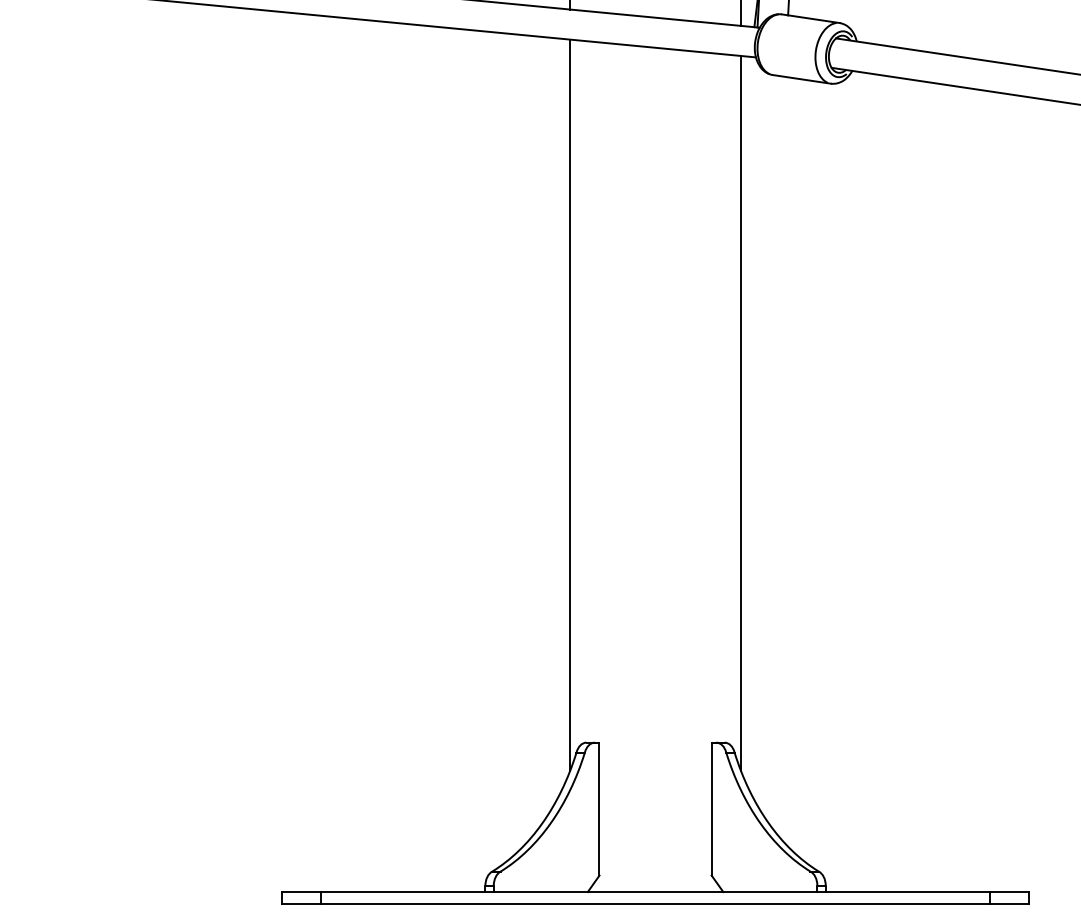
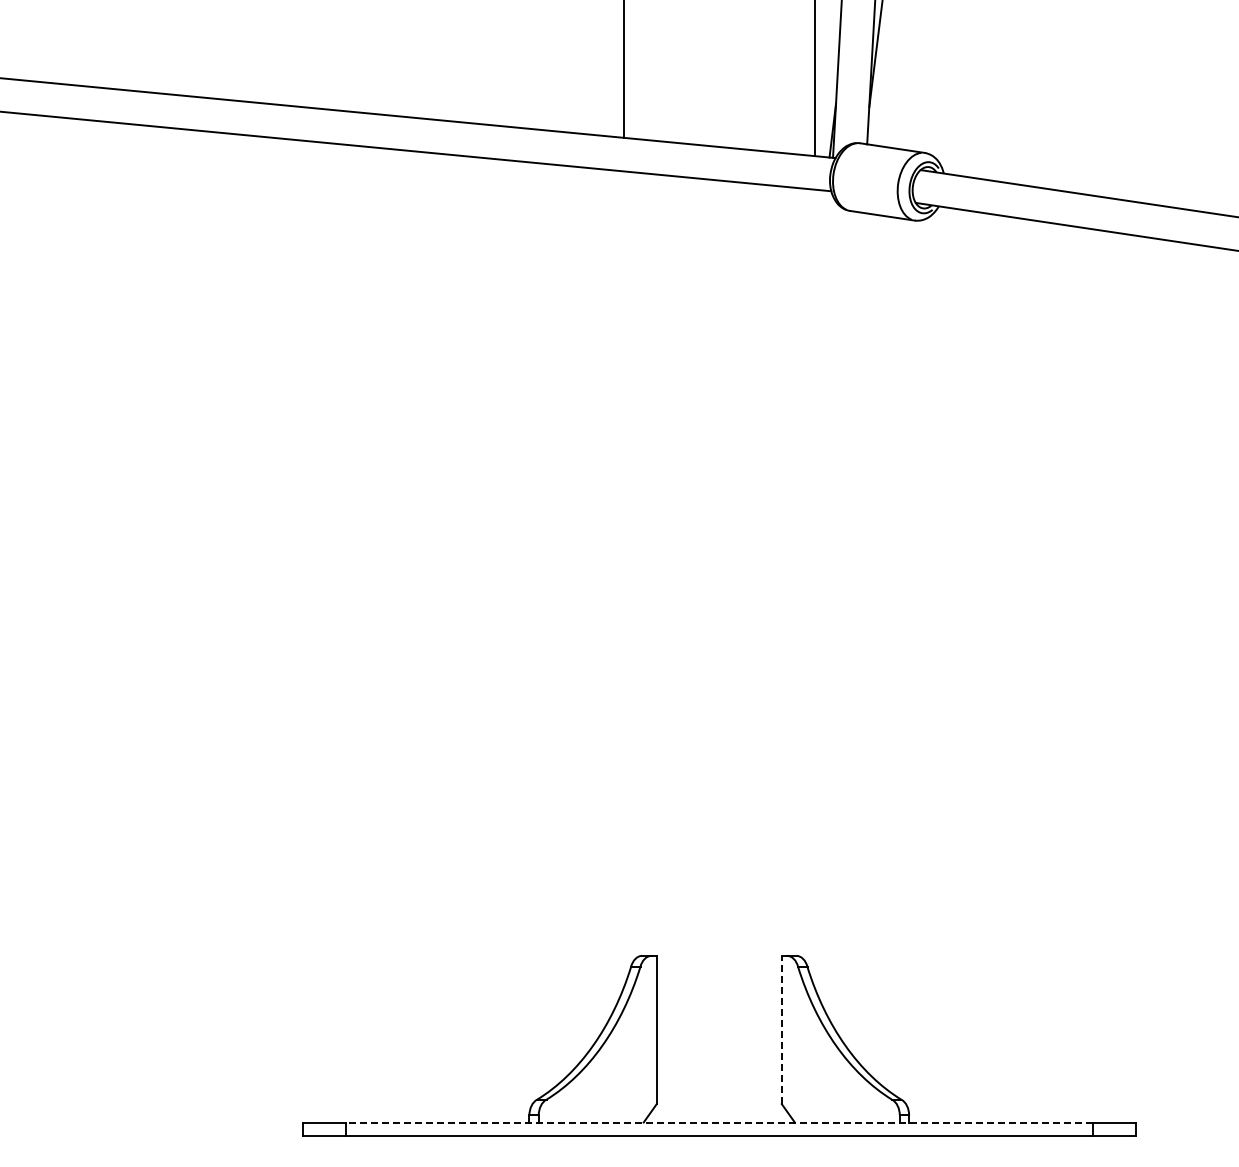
line: (570, 405) -> (624, 579), removed
line: (740, 413) -> (814, 588), removed
line: (711, 808) -> (781, 1029), solid -> dashed
line: (654, 891) -> (718, 1122), solid -> dashed

